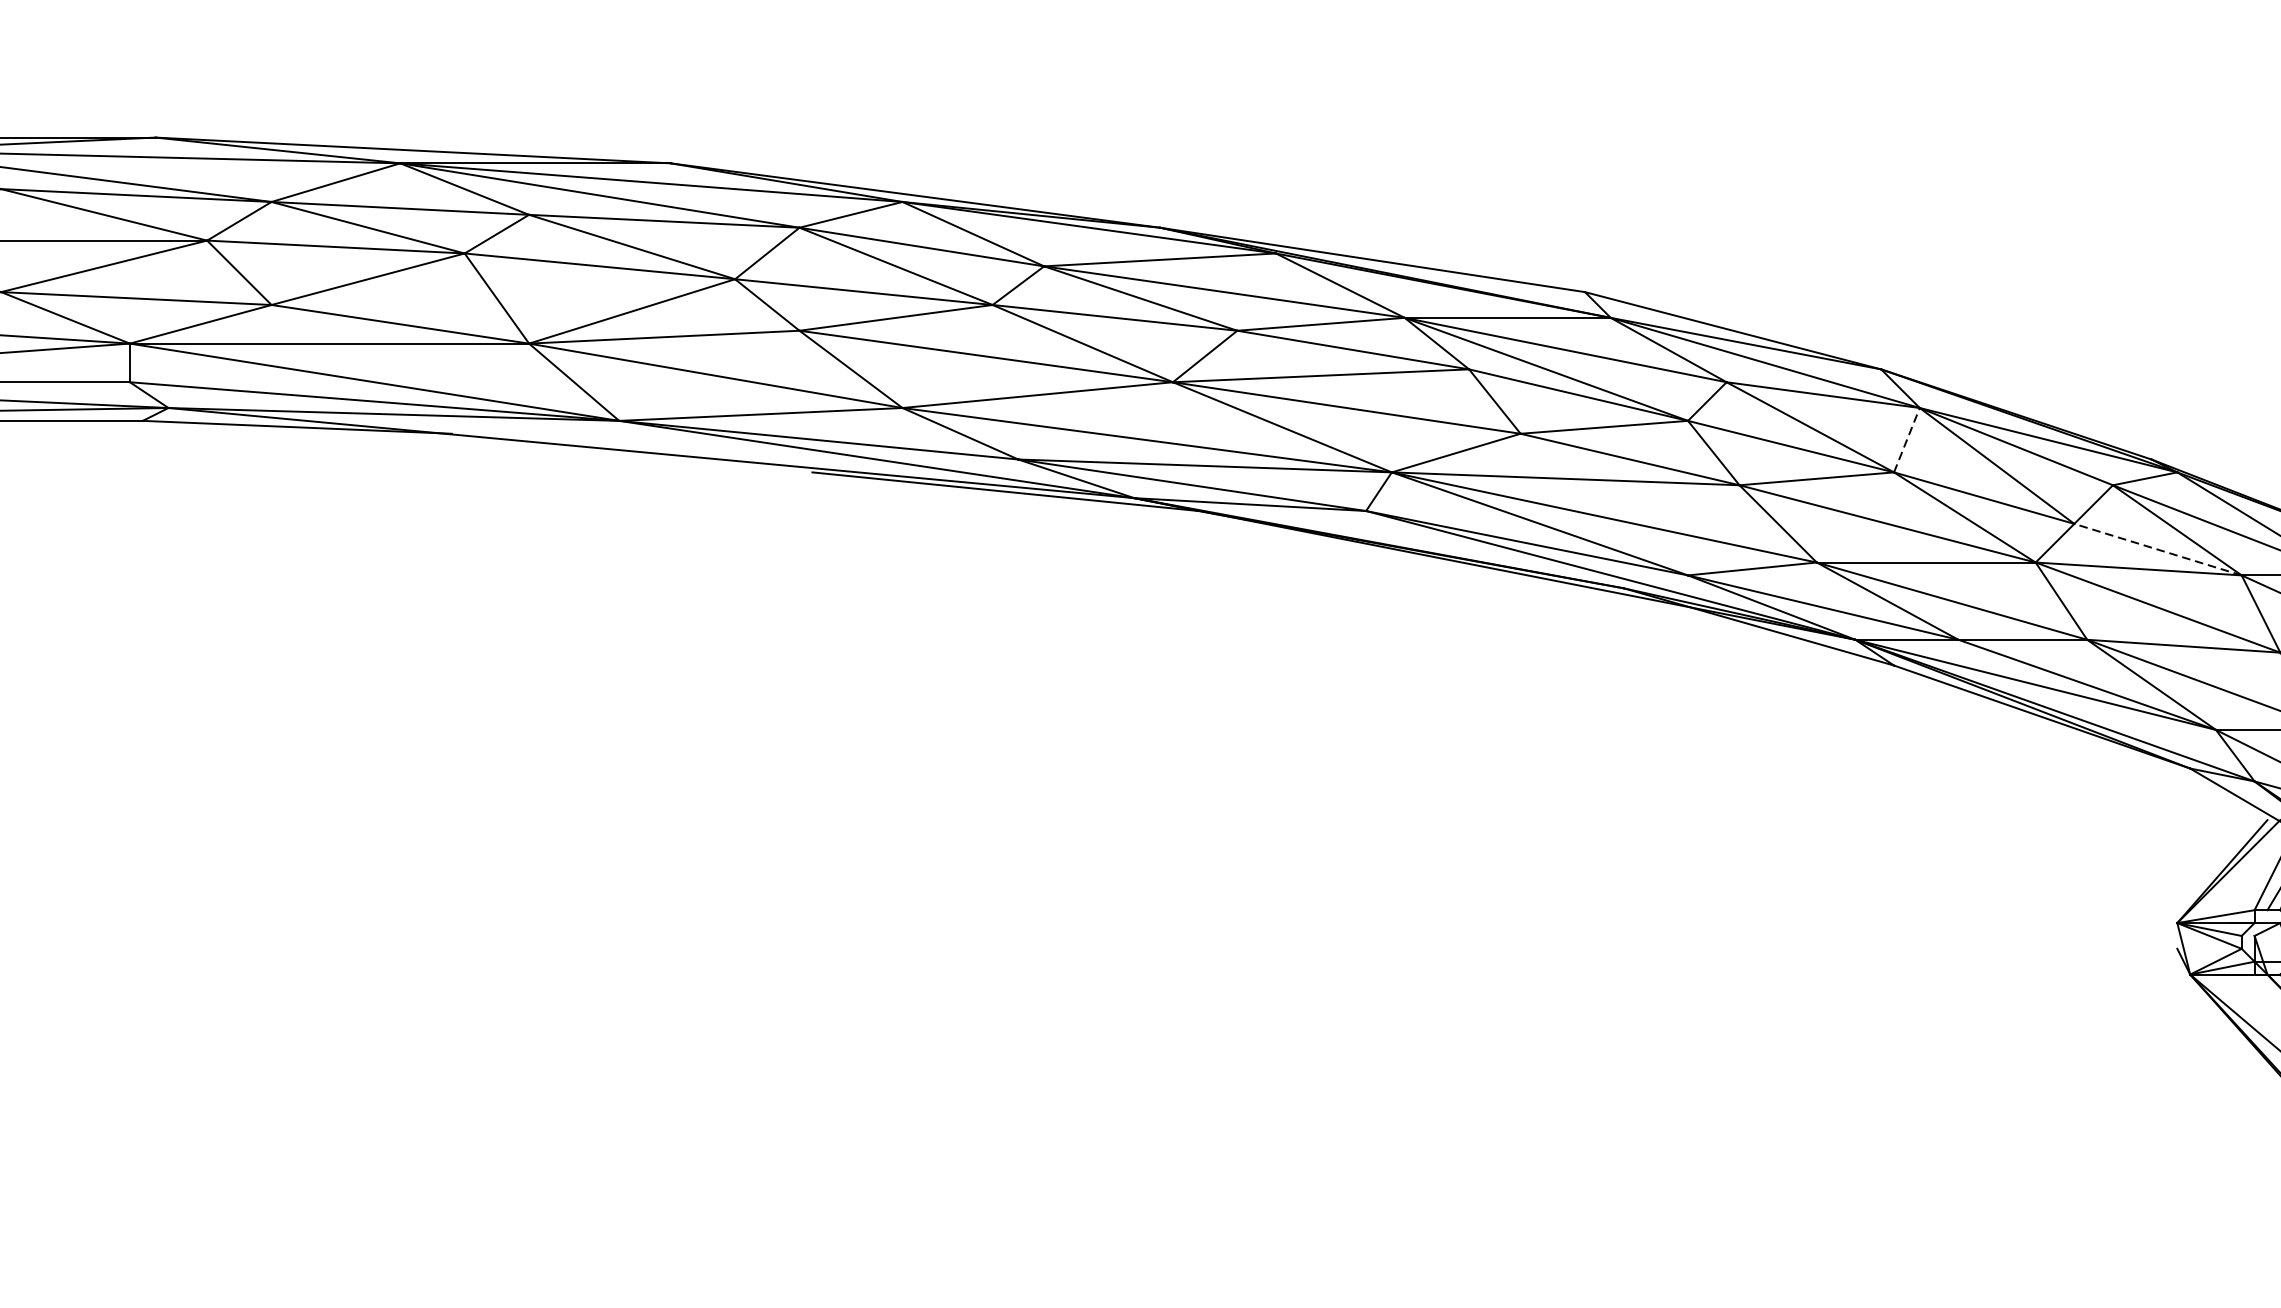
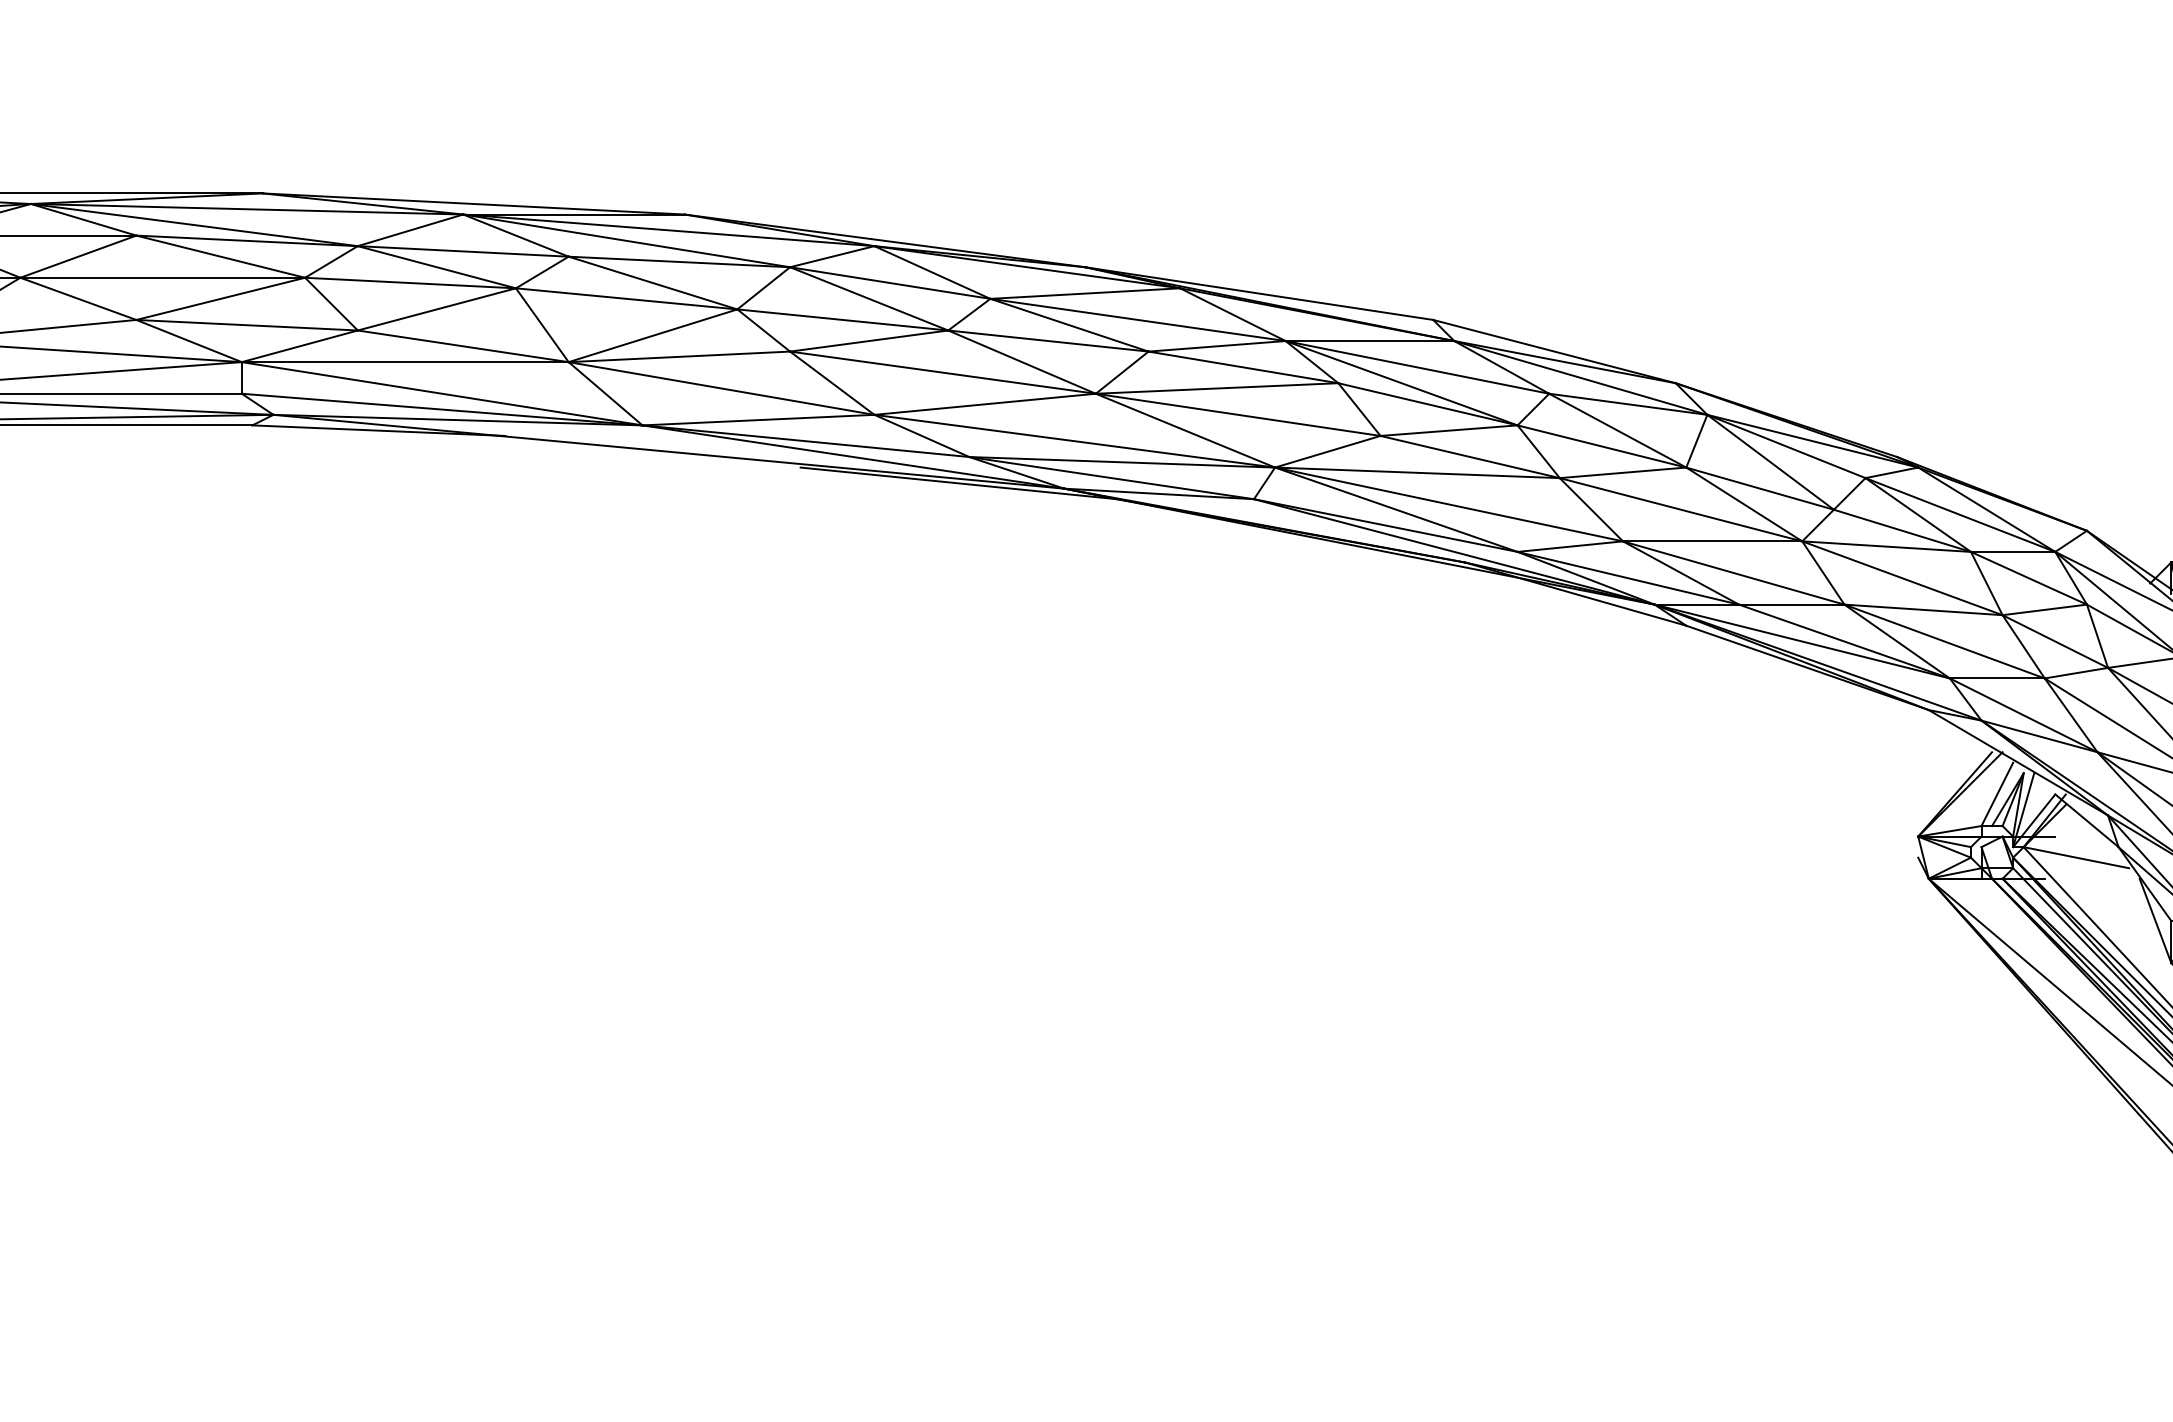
line: (1907, 439) -> (1697, 440), dashed -> solid
line: (2158, 549) -> (1902, 530), dashed -> solid

